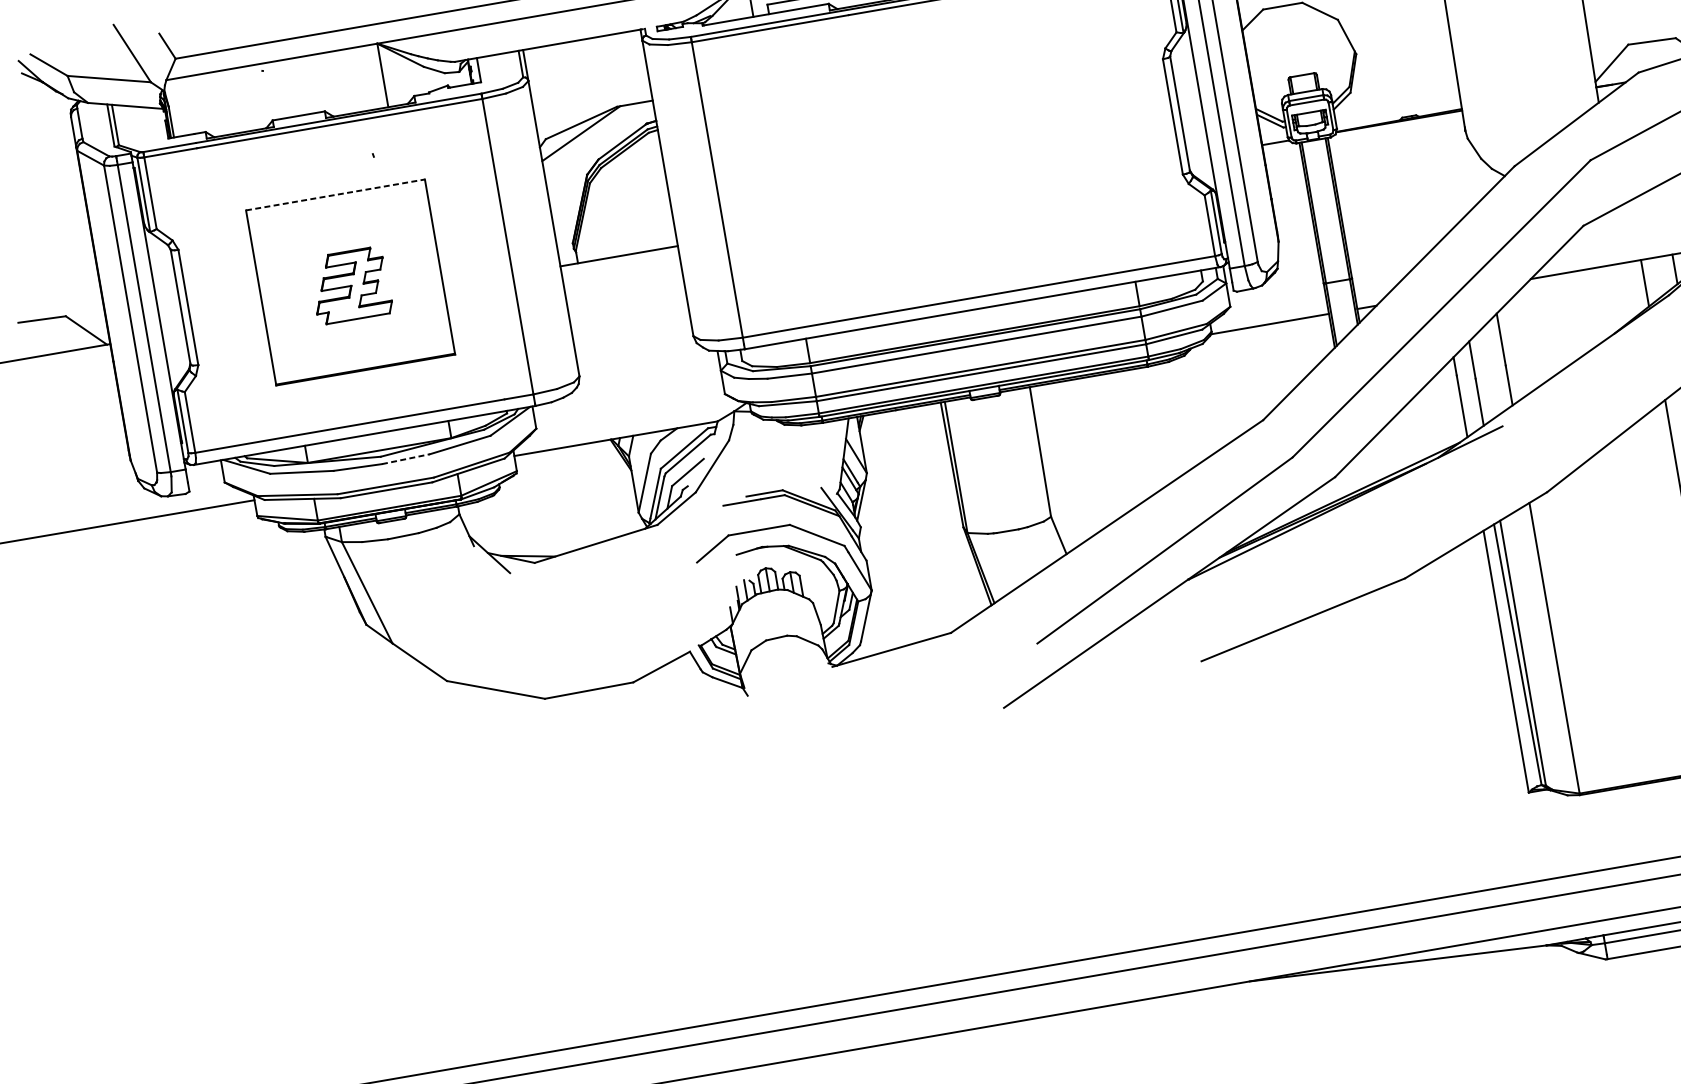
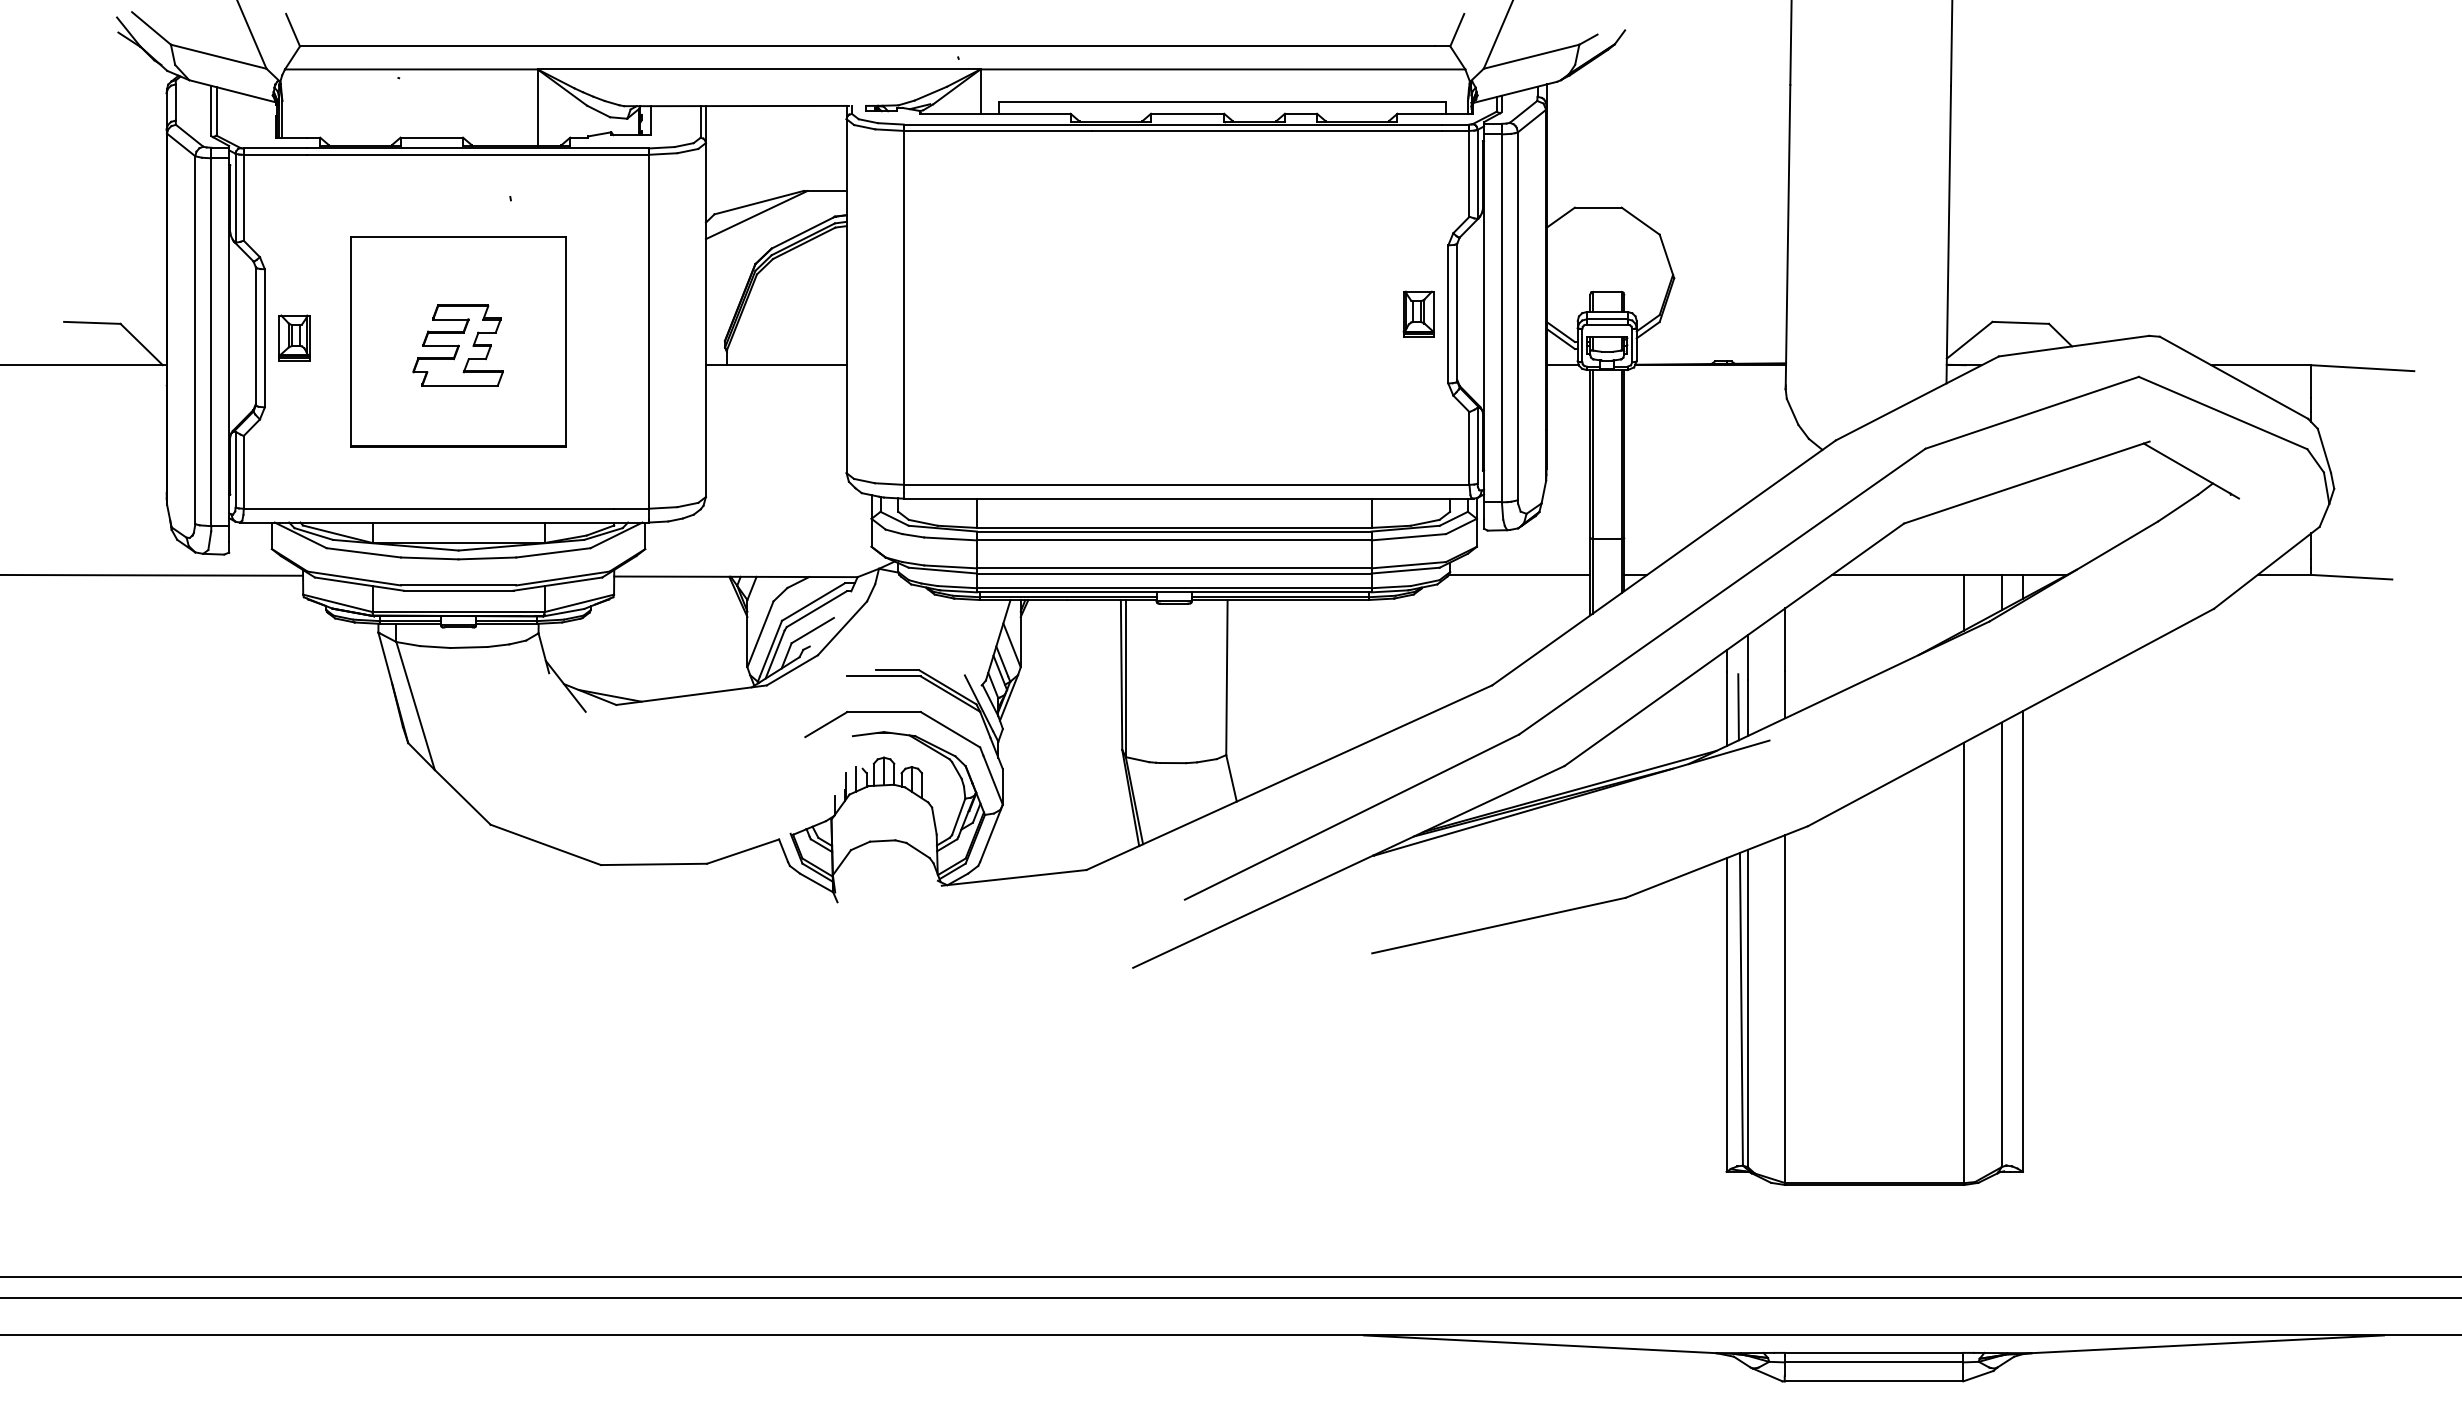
part: (1147, 120) -> (1418, 313), added
line: (336, 194) -> (459, 236), dashed -> solid
part: (212, 302) -> (294, 337), added
line: (1471, 403) -> (1738, 707), added
line: (405, 459) -> (487, 558), dashed -> solid

